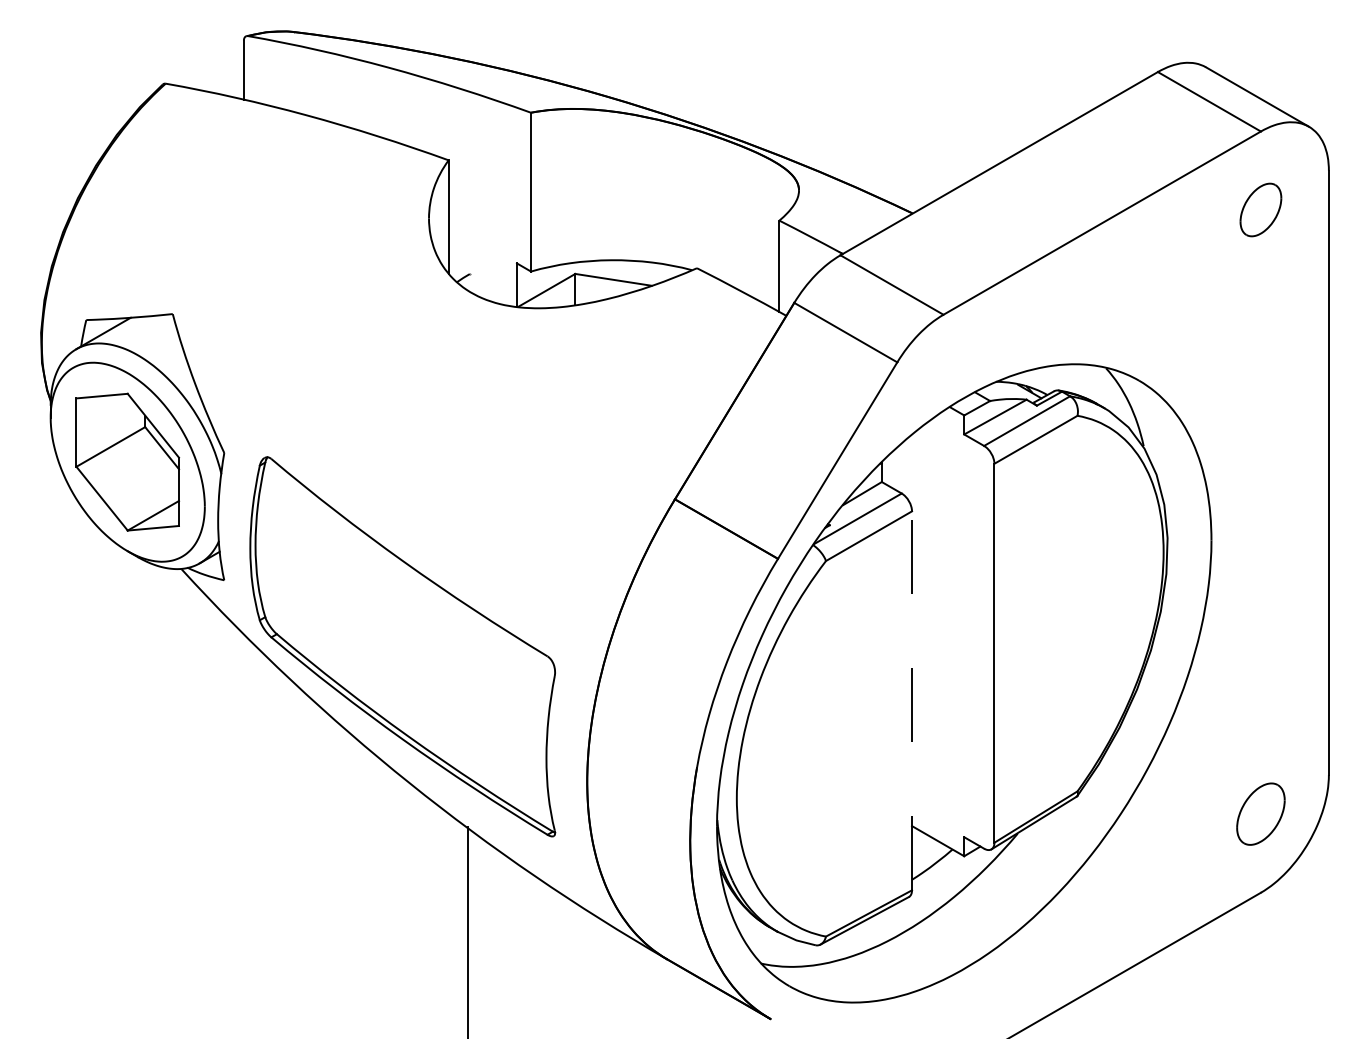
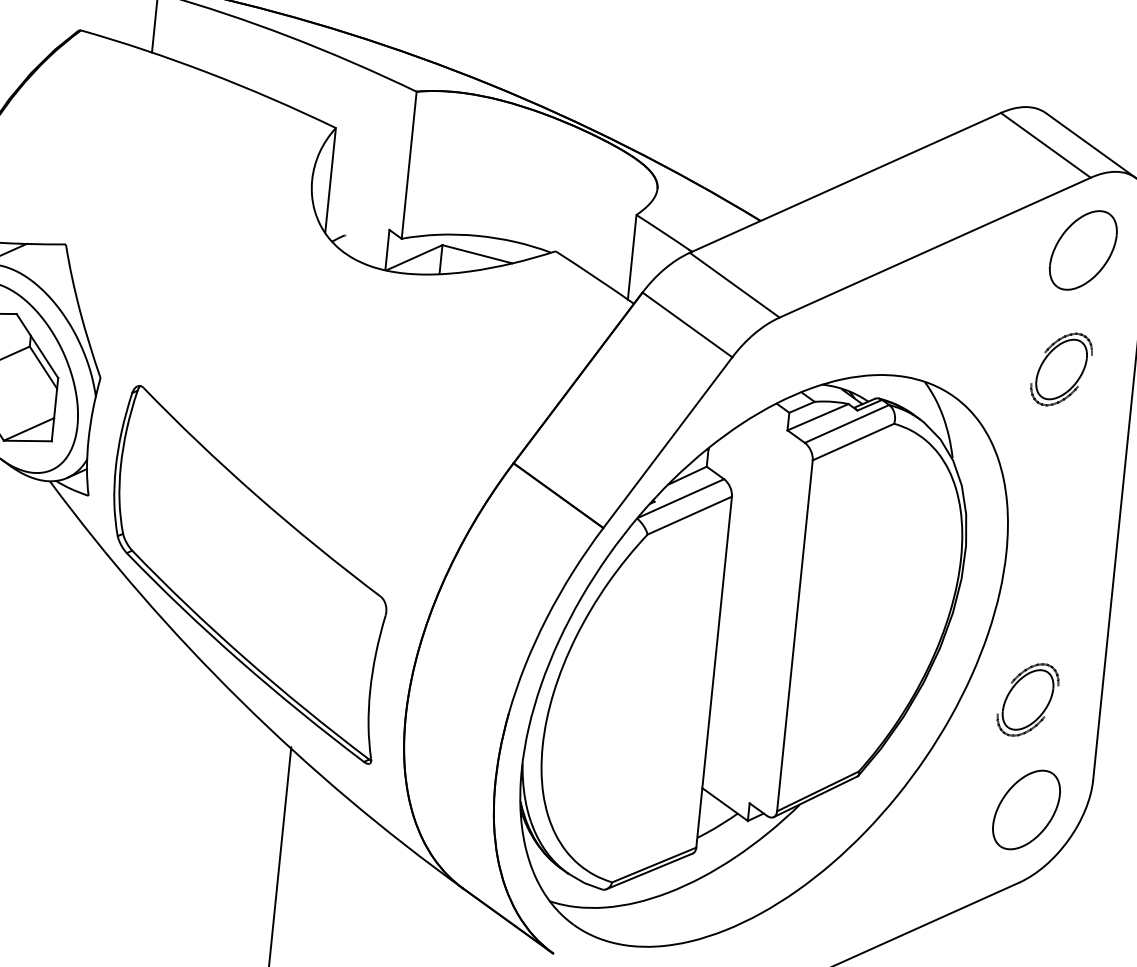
part: (1260, 209) -> (1083, 249), size x1.67
part: (1250, 339) -> (1061, 369), added
part: (1250, 696) -> (1027, 699), added
line: (912, 700) -> (714, 671), dashed -> solid
part: (1260, 813) -> (1026, 809), size x1.43

